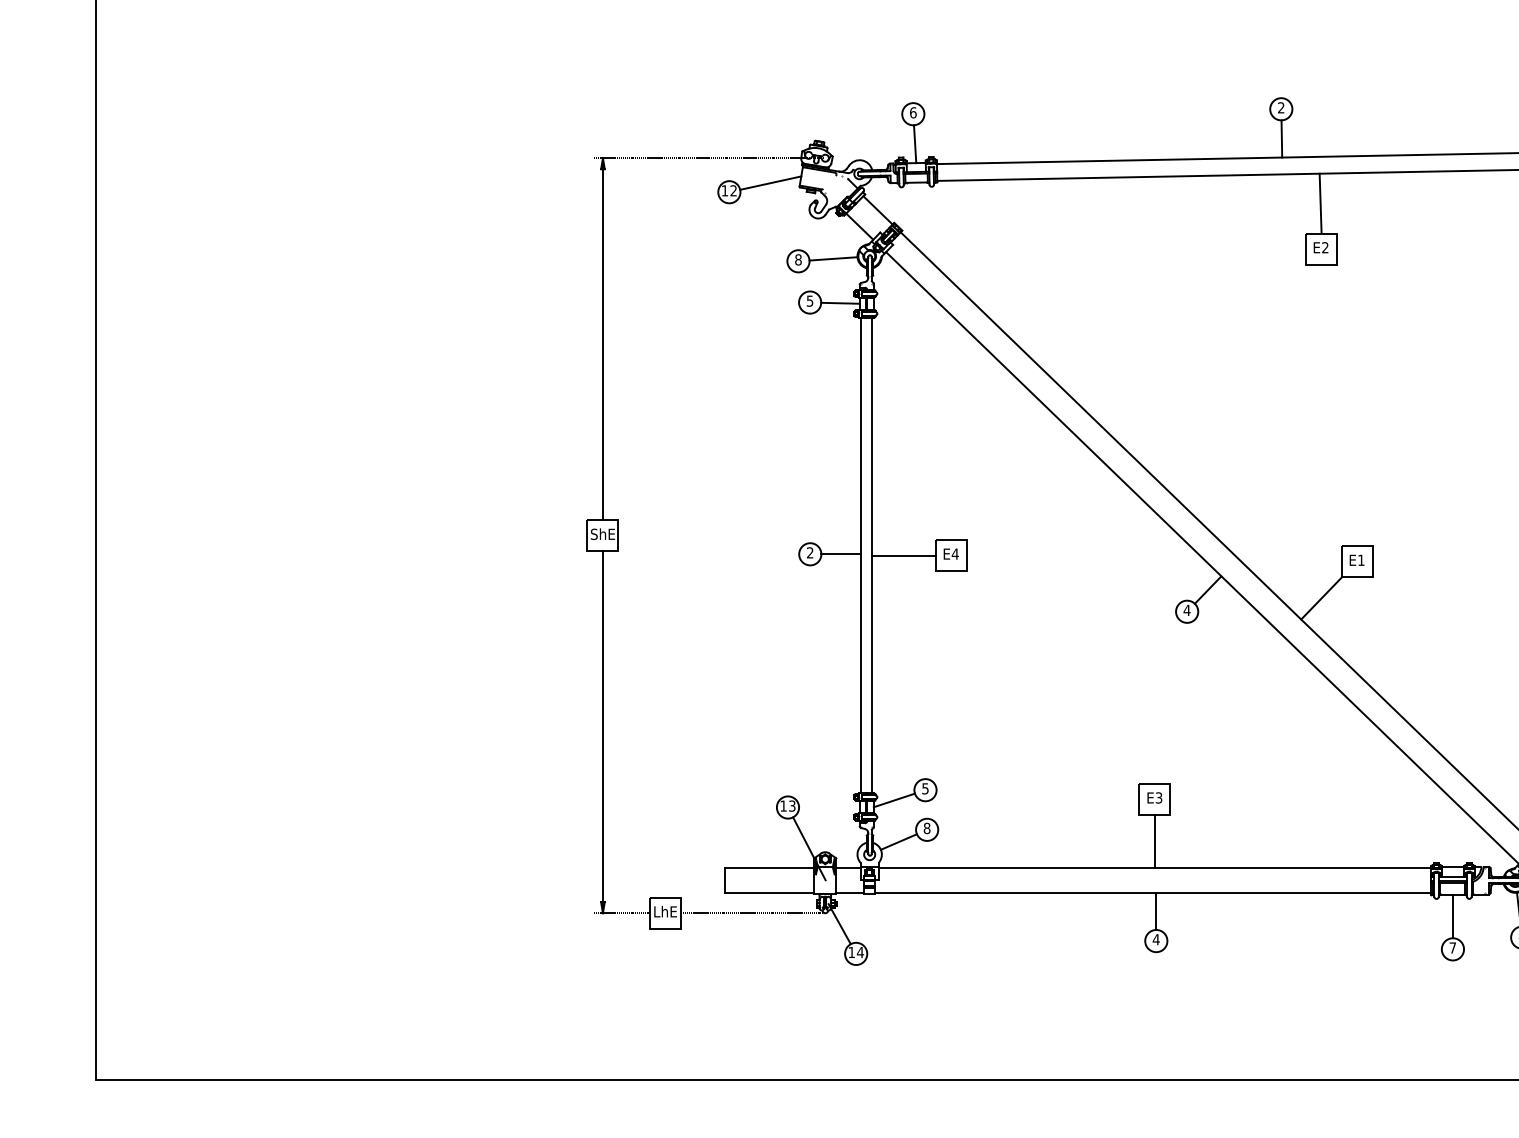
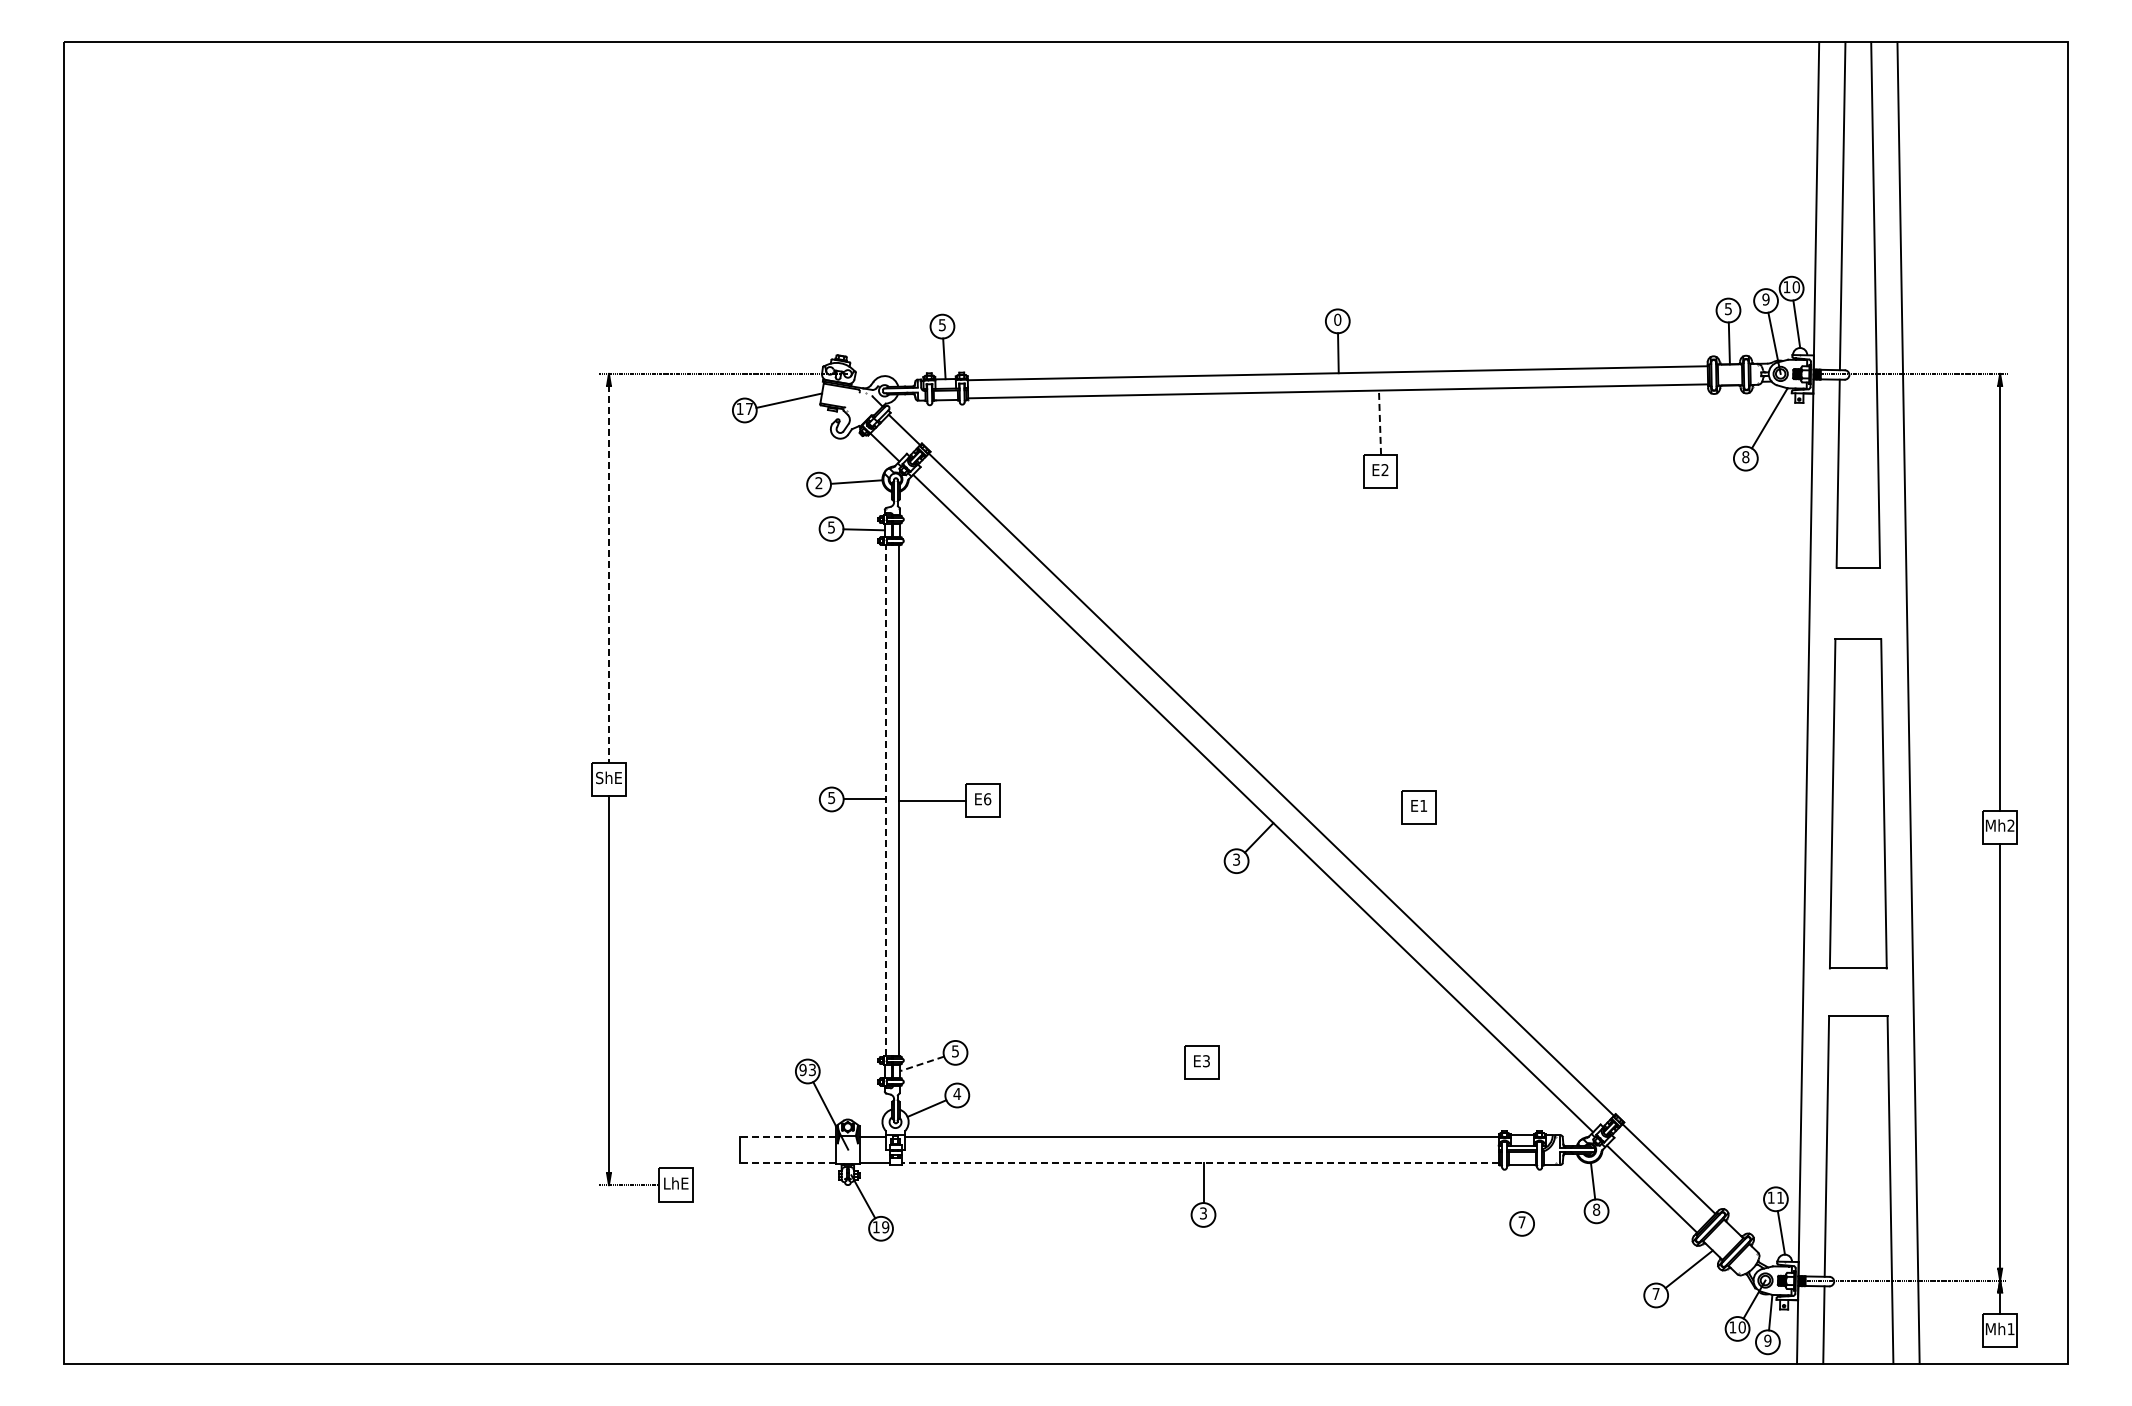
text: (1281, 107) -> (1337, 319), 2 -> 0
text: (913, 113) -> (942, 325), 6 -> 5
text: (733, 190) -> (749, 408), 12 -> 17
line: (1321, 203) -> (1380, 422), solid -> dashed
text: (797, 260) -> (818, 483), 8 -> 2
line: (602, 339) -> (608, 568), solid -> dashed
text: (810, 552) -> (831, 797), 2 -> 5
text: (955, 554) -> (987, 799), E4 -> E6
line: (861, 555) -> (886, 800), solid -> dashed
line: (1321, 598) -> (1380, 846), removed
text: (1187, 610) -> (1236, 859), 4 -> 3
line: (893, 801) -> (921, 1064), solid -> dashed
text: (783, 805) -> (802, 1069), 13 -> 93
text: (927, 827) -> (957, 1093), 8 -> 4
line: (1154, 841) -> (1201, 1107), removed
line: (770, 868) -> (788, 1136), solid -> dashed
line: (770, 893) -> (788, 1163), solid -> dashed
line: (1153, 893) -> (1200, 1163), solid -> dashed
line: (752, 913) -> (769, 1185), removed
line: (1453, 915) -> (1522, 1187), removed
text: (1156, 939) -> (1203, 1213), 4 -> 3
text: (860, 952) -> (885, 1227), 14 -> 19

